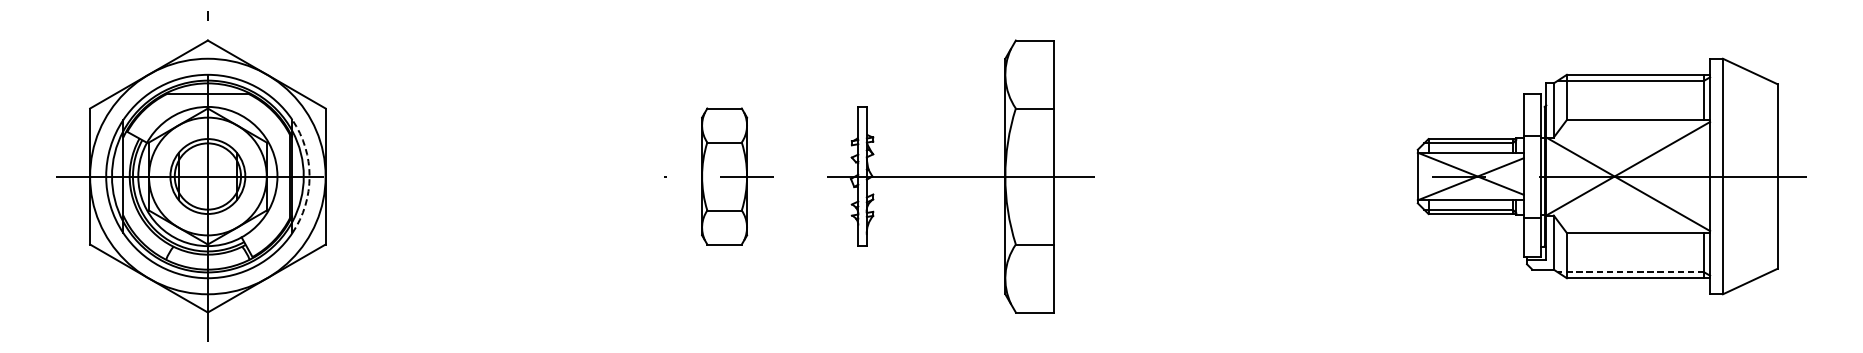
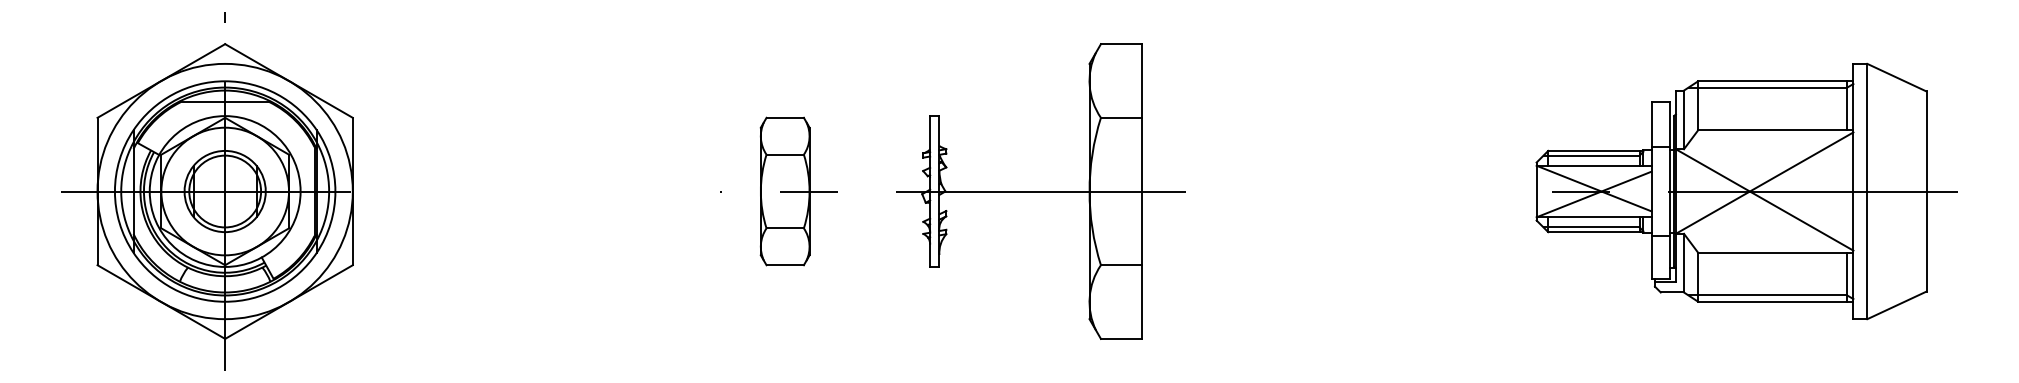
arc: (309, 176) -> (335, 191), dashed -> solid
line: (1630, 272) -> (1767, 295), dashed -> solid

